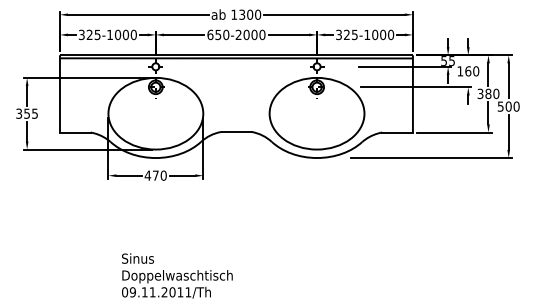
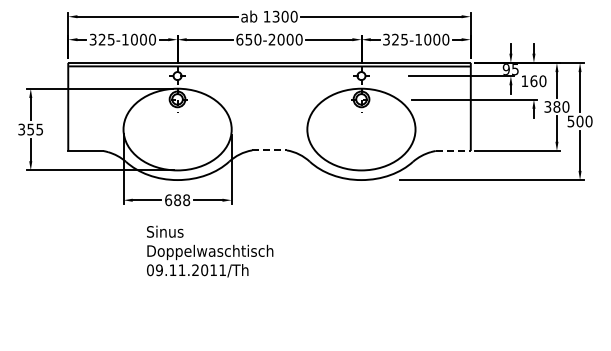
text: (443, 61) -> (505, 69), 55 -> 95
line: (237, 132) -> (270, 150), solid -> dashed
line: (397, 132) -> (453, 150), solid -> dashed
text: (155, 175) -> (177, 200), 470 -> 688
text: (177, 275) -> (210, 251), moved

